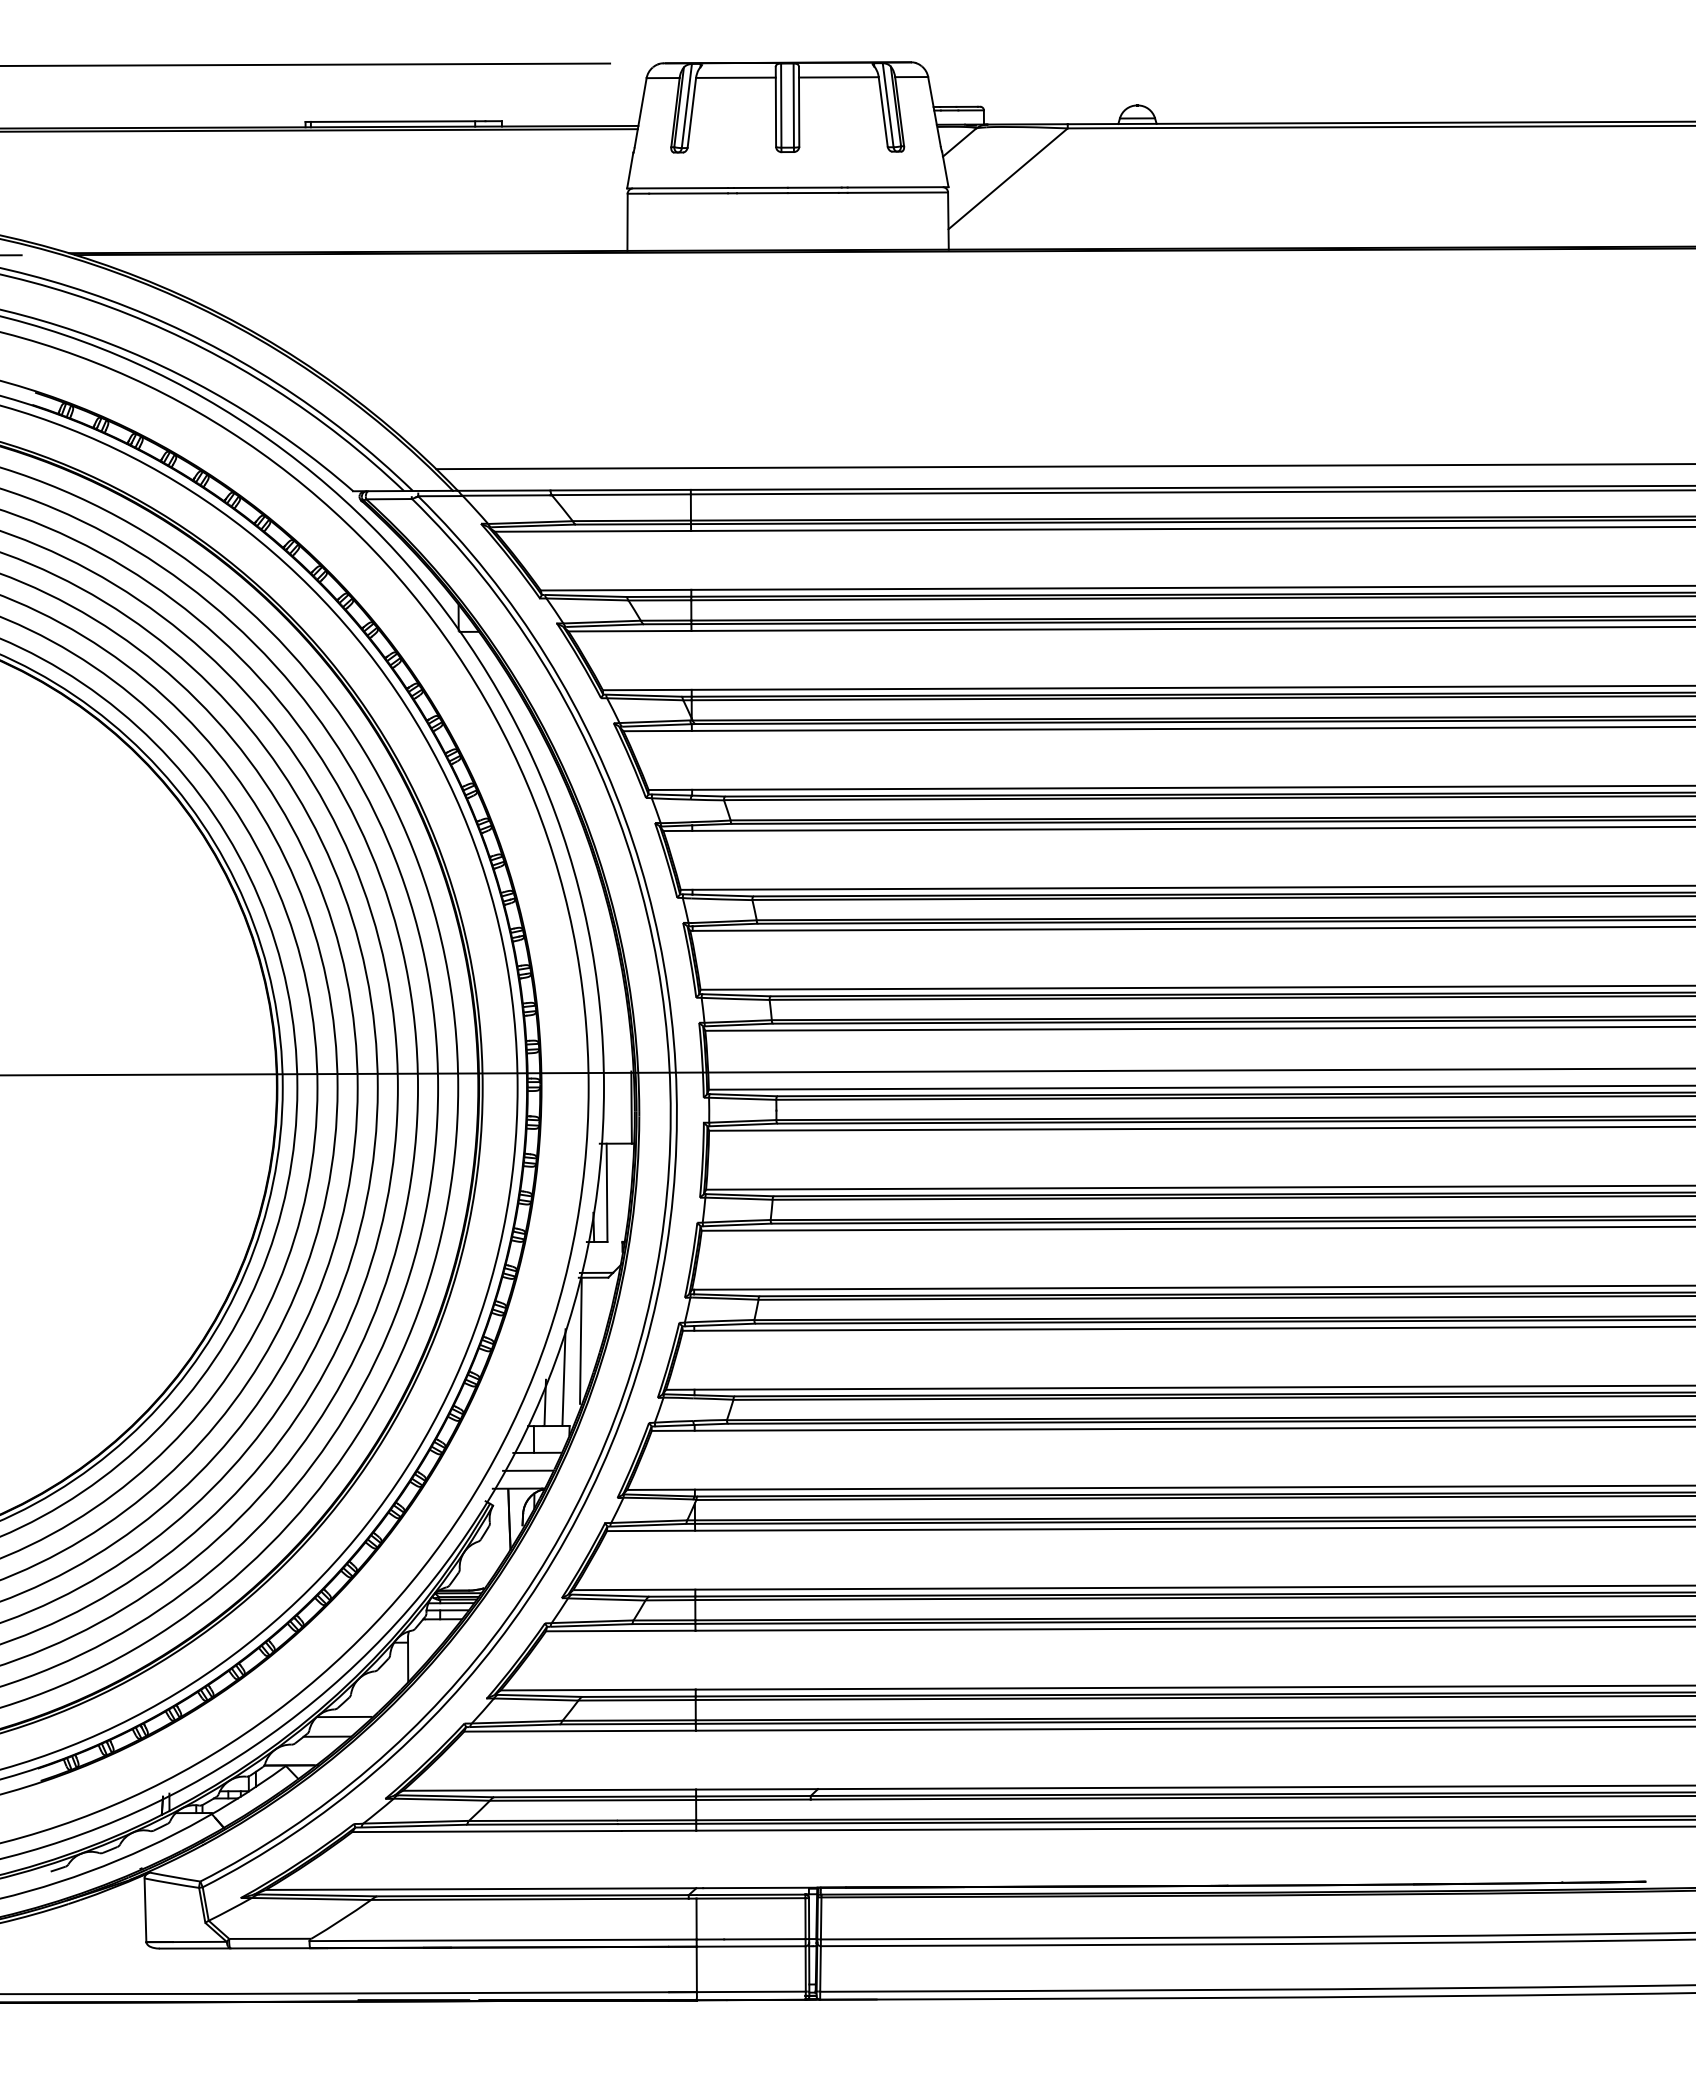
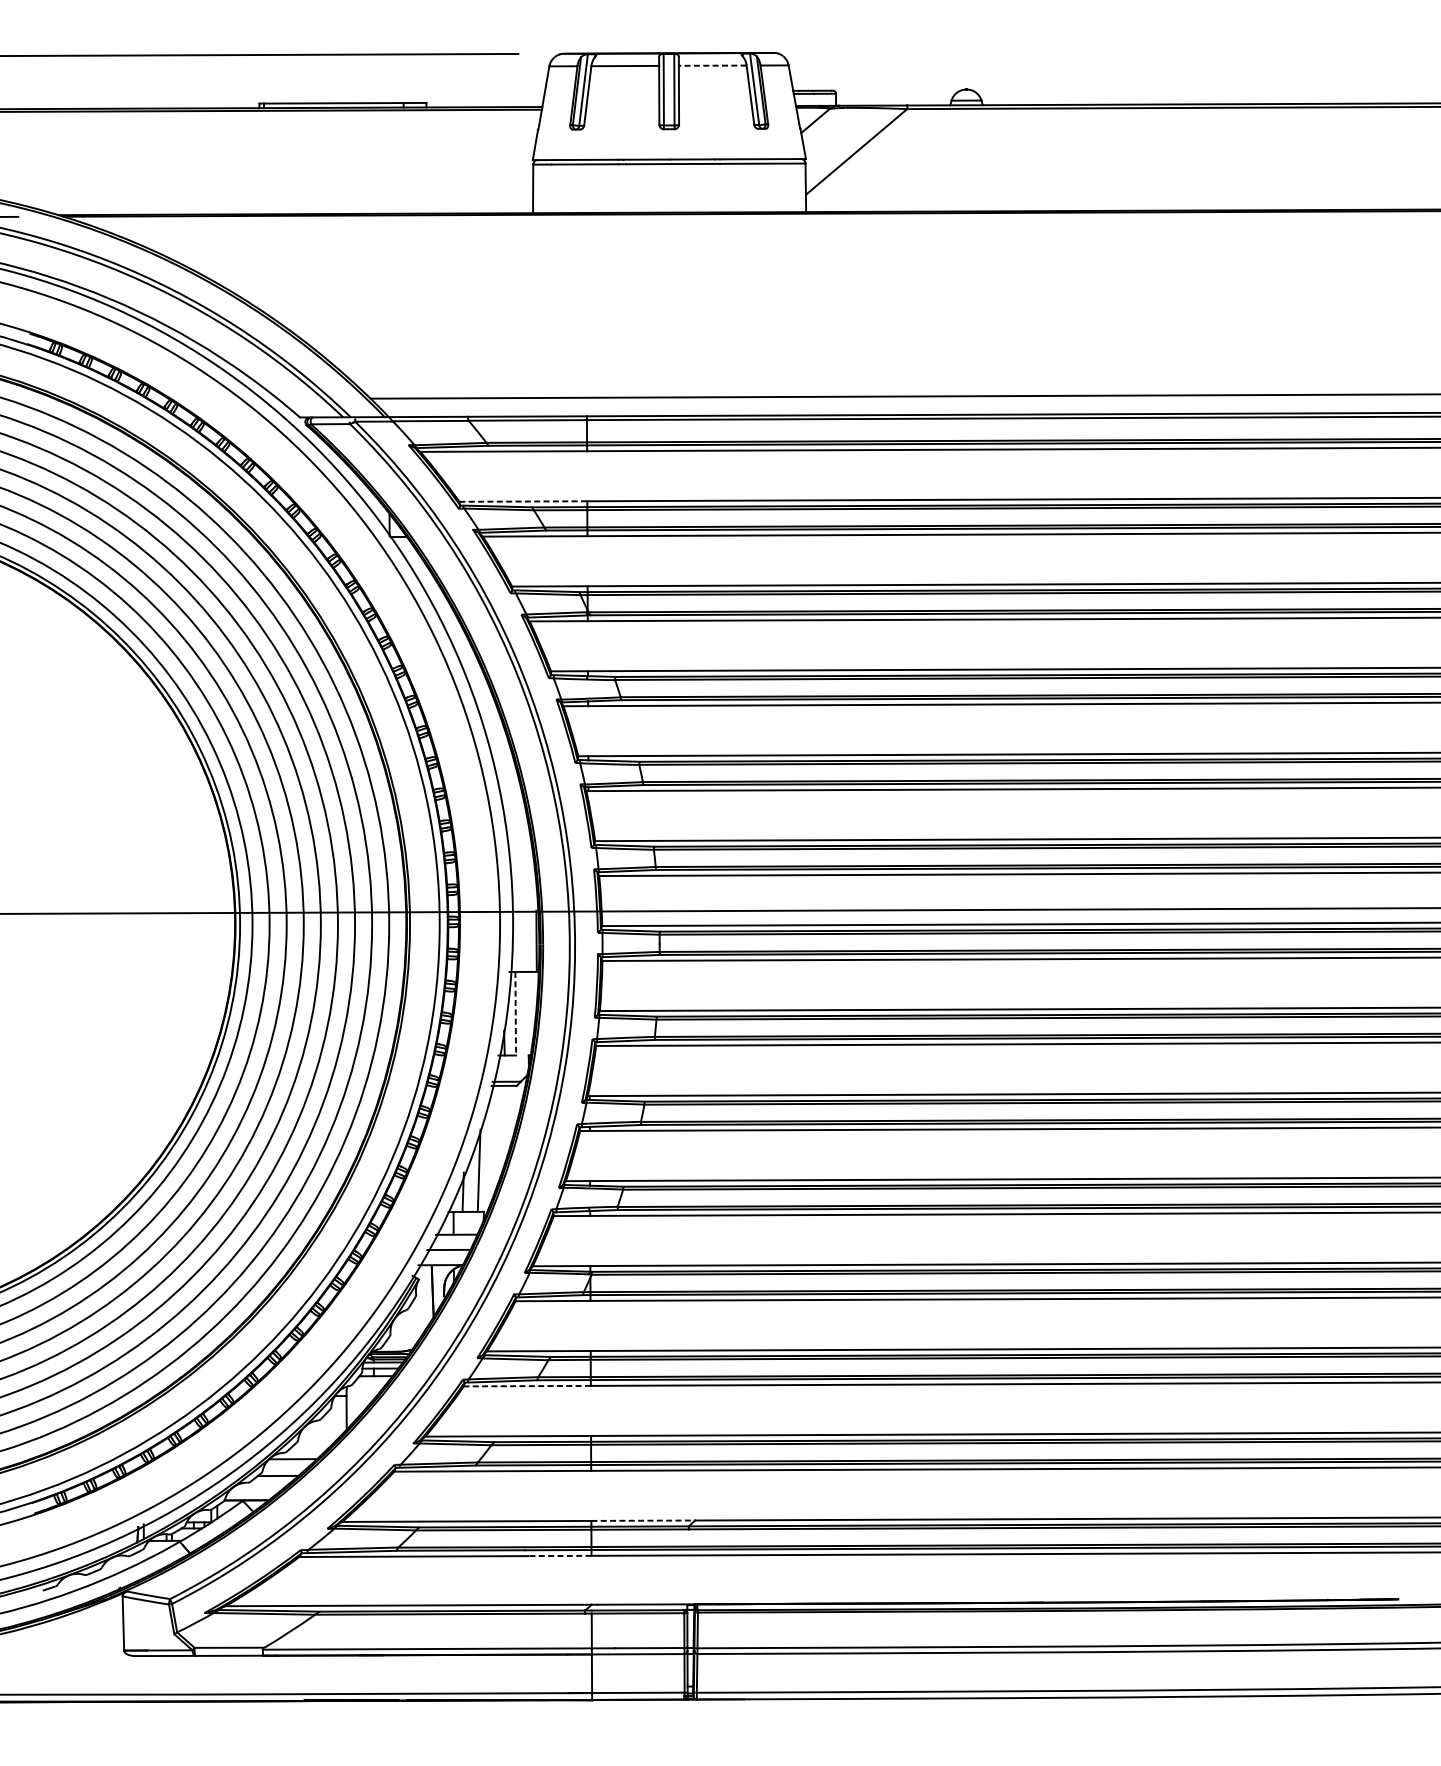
line: (838, 77) -> (712, 65), solid -> dashed
line: (616, 590) -> (523, 501), solid -> dashed
line: (607, 1193) -> (516, 1014), solid -> dashed
line: (580, 1340) -> (493, 1139), removed
line: (620, 1631) -> (527, 1386), solid -> dashed
line: (757, 1789) -> (643, 1520), solid -> dashed
line: (658, 1830) -> (559, 1555), solid -> dashed

